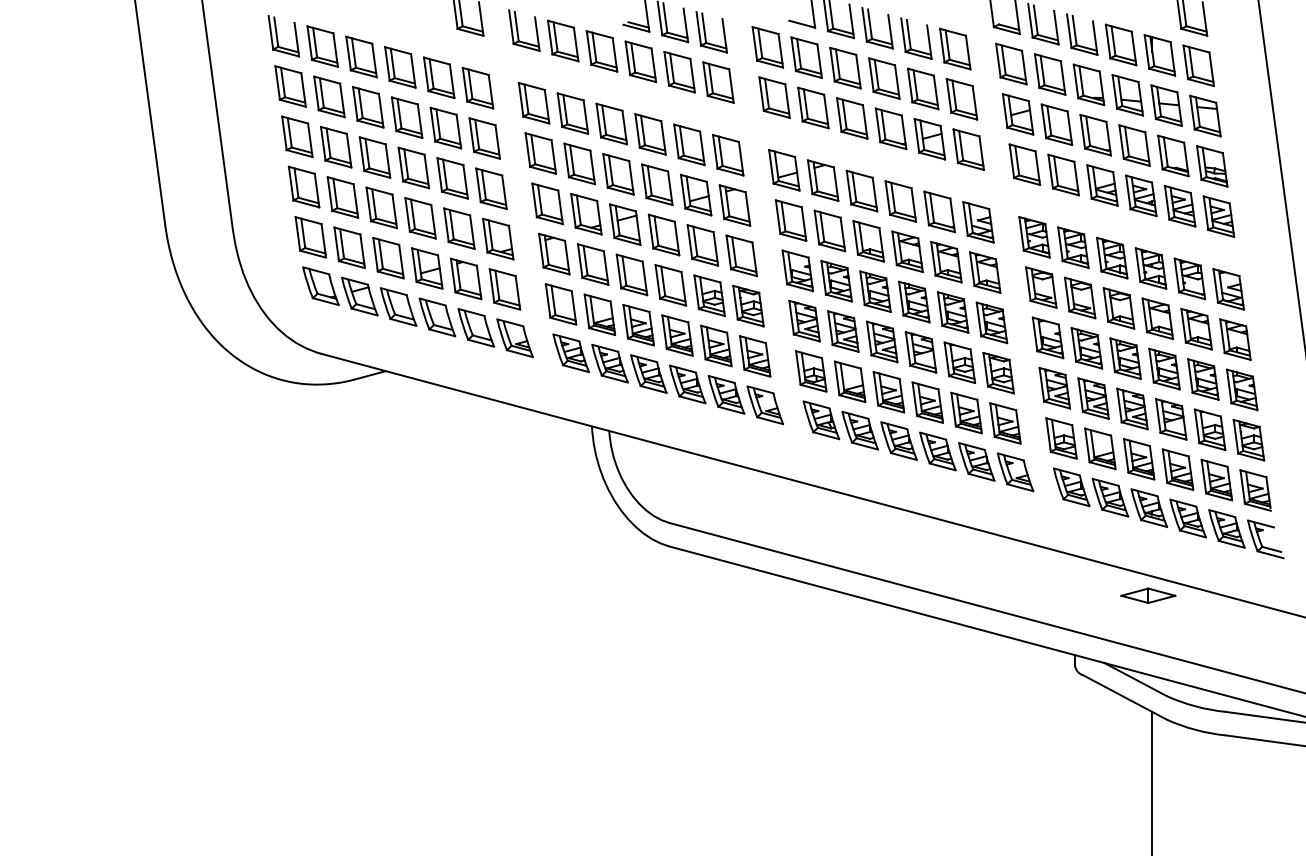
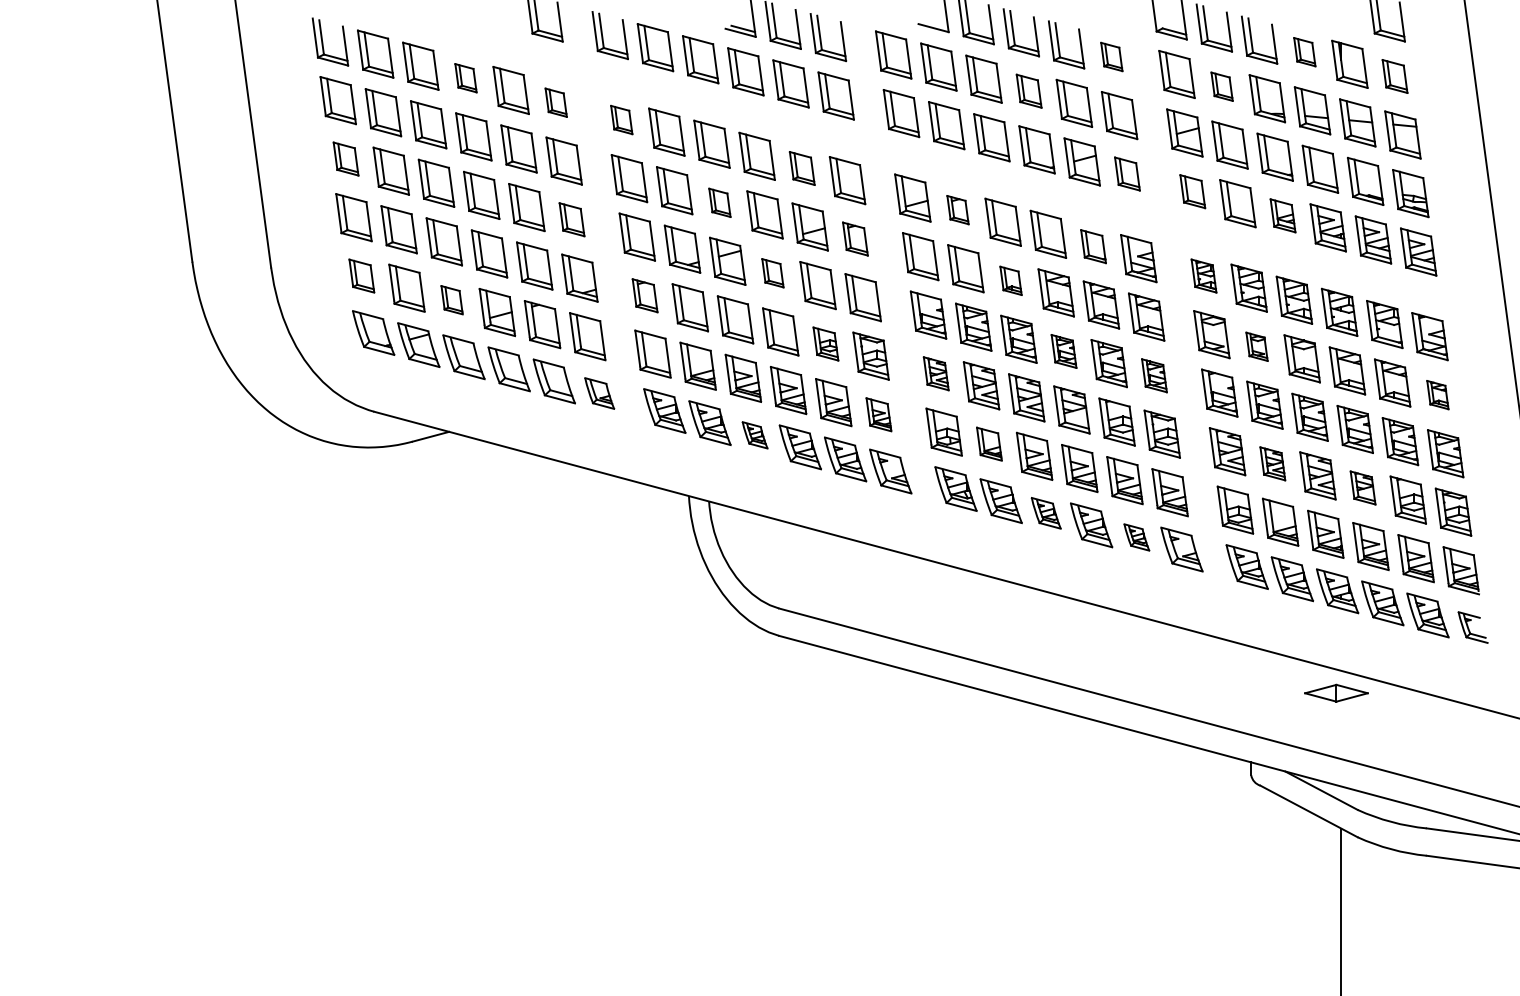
part: (1120, 44) -> (1304, 51), size x0.6
part: (955, 48) -> (1111, 56), size x0.6
part: (1198, 65) -> (1394, 76), size x0.7
part: (399, 66) -> (465, 77), size x0.6
part: (1049, 74) -> (1221, 86), size x0.6
part: (883, 77) -> (1028, 90), size x0.7
part: (477, 88) -> (555, 102), size x0.6
part: (533, 102) -> (621, 119), size x0.6
part: (296, 136) -> (345, 158), size x0.7
part: (688, 144) -> (801, 168), size x0.7
part: (968, 149) -> (1127, 173), size x0.7
part: (1024, 164) -> (1192, 191), size x0.7
part: (618, 174) -> (719, 202), size x0.6
part: (822, 180) -> (957, 209), size x0.6
part: (1101, 185) -> (1282, 215), size x0.7
part: (491, 188) -> (571, 219), size x0.7
part: (735, 205) -> (855, 238), size x0.7
part: (939, 211) -> (1093, 246), size x0.7
part: (663, 234) -> (772, 272), size x0.6
part: (310, 236) -> (361, 275), size x0.7
part: (1034, 236) -> (1203, 275), size x0.7
part: (868, 241) -> (1010, 280), size x0.6
part: (553, 253) -> (644, 295), size x0.7
part: (387, 257) -> (451, 299), size x0.6
part: (709, 295) -> (825, 343), size x0.7
part: (1079, 297) -> (1256, 346), size x0.6
part: (913, 302) -> (1063, 351), size x0.7
part: (803, 321) -> (935, 373), size x0.7
part: (991, 322) -> (1154, 375), size x0.7
part: (515, 338) -> (599, 393), size x0.7
part: (1235, 339) -> (1437, 394), size x0.6
part: (754, 356) -> (878, 414), size x0.7
part: (648, 374) -> (754, 435), size x0.6
part: (850, 381) -> (989, 443), size x0.7
part: (1093, 398) -> (1272, 463), size x0.7
part: (1170, 418) -> (1362, 487), size x0.7
part: (898, 441) -> (1045, 513), size x0.7
part: (976, 461) -> (1136, 537), size x0.6
part: (1265, 539) -> (1472, 627), size x0.7

